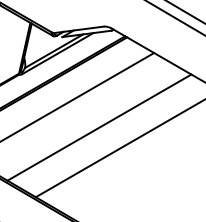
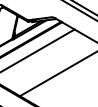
line: (97, 126) -> (48, 63), removed

